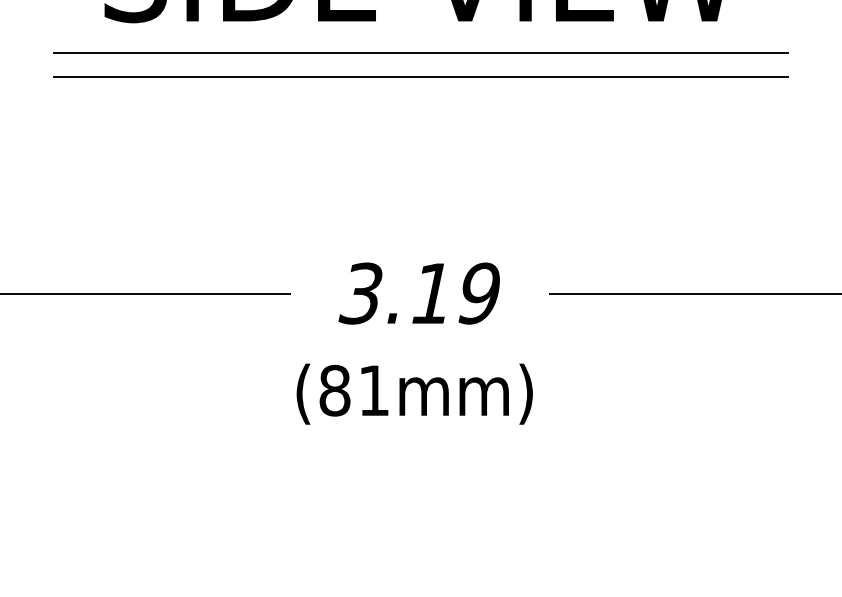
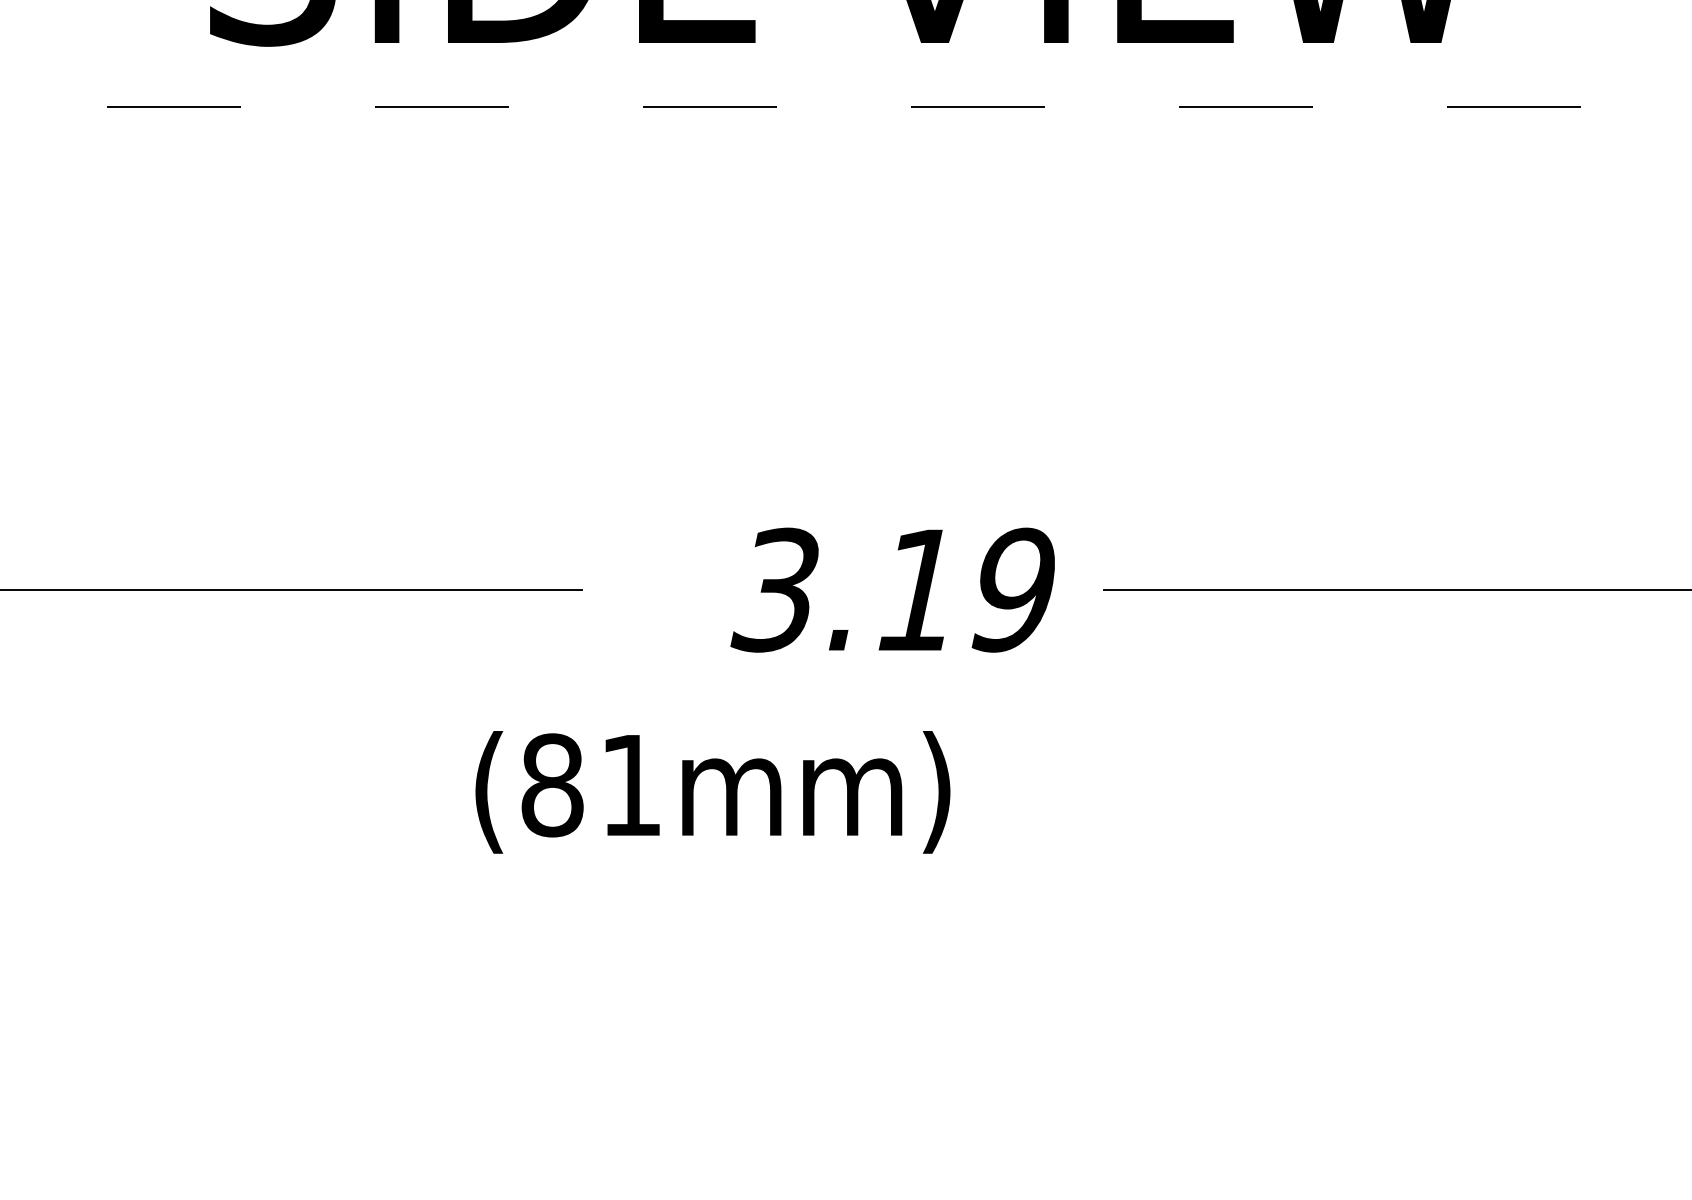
line: (421, 53) -> (847, 107), solid -> dashed
line: (420, 77) -> (844, 155), removed
text: (418, 293) -> (891, 589), moved
text: (414, 393) -> (712, 790), moved

